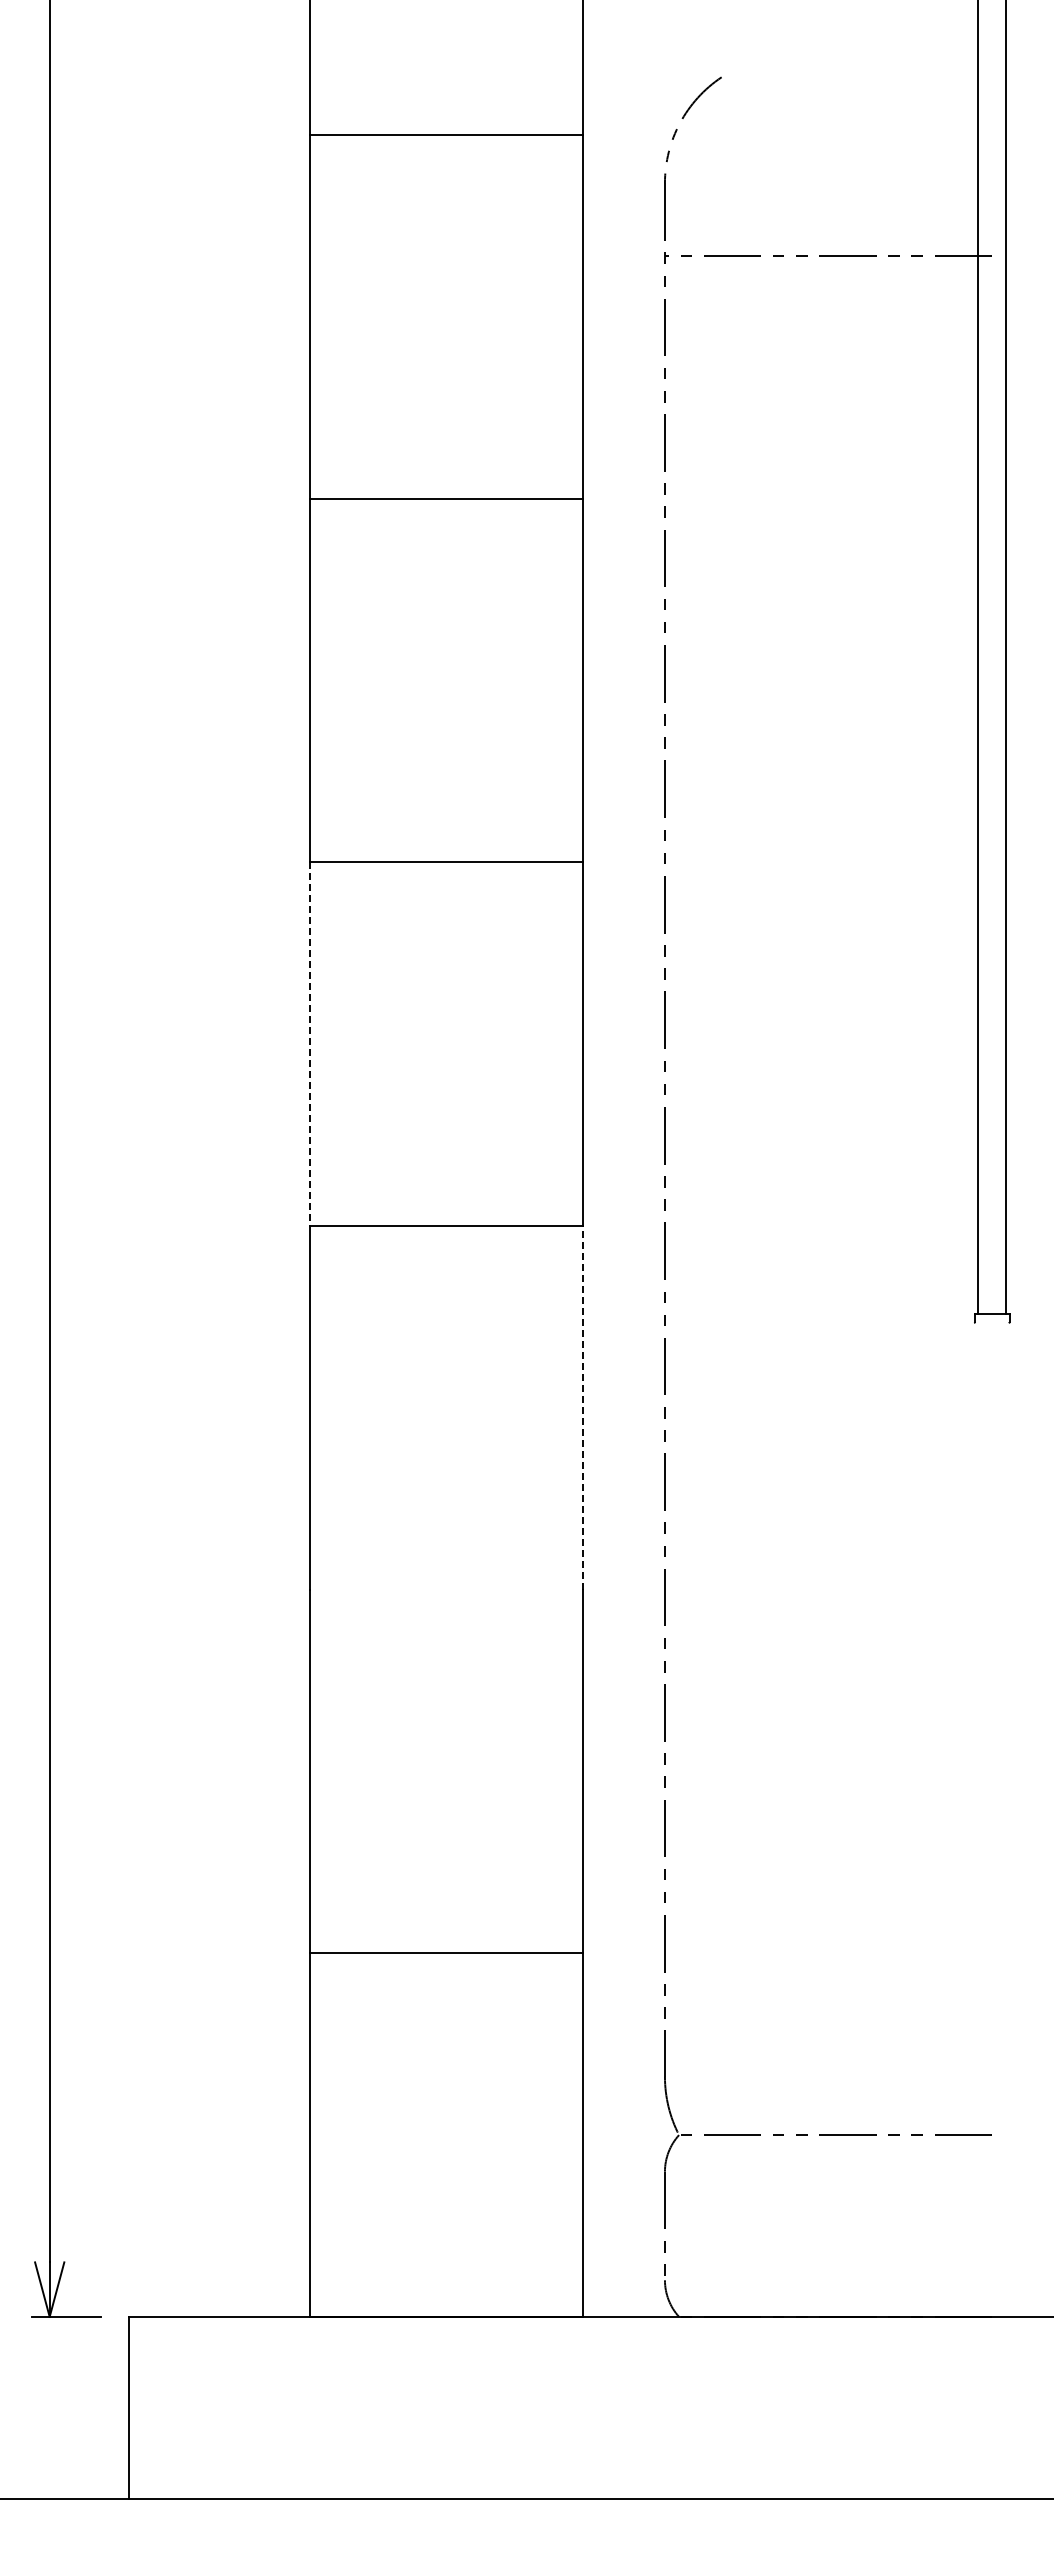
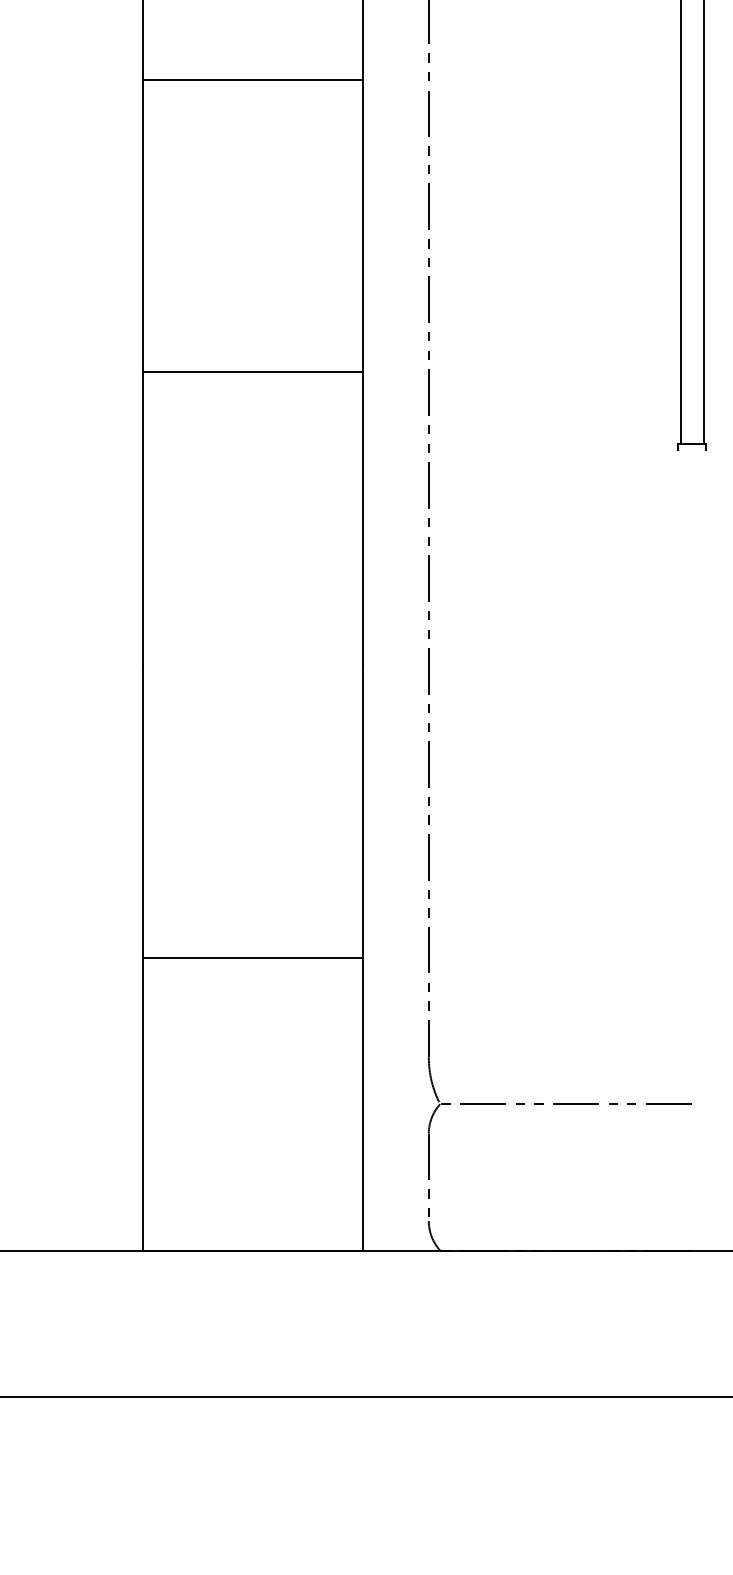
line: (310, 1044) -> (143, 226), dashed -> solid
line: (583, 1407) -> (363, 518), dashed -> solid

